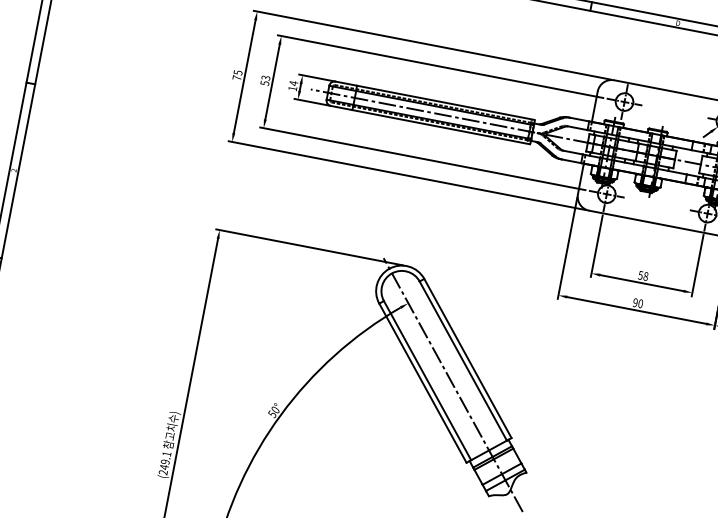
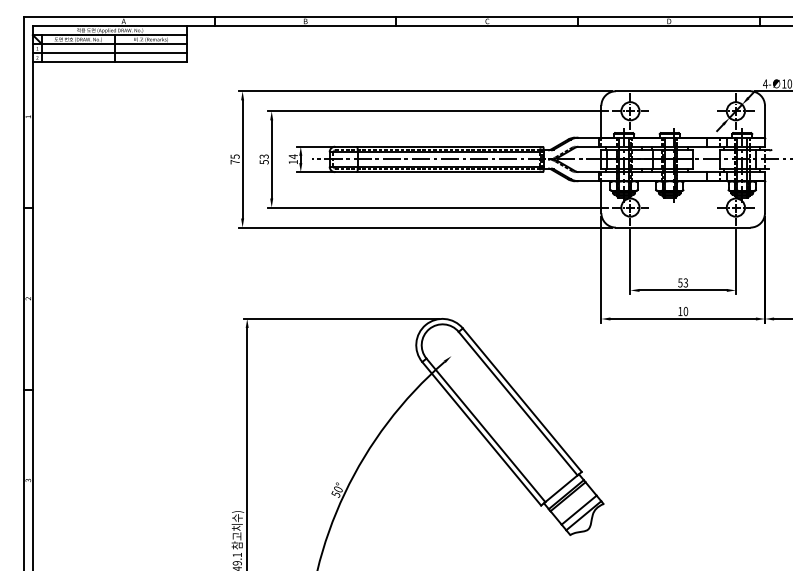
text: (645, 275) -> (685, 282), 58 -> 53
text: (635, 301) -> (680, 310), 90 -> 10
line: (453, 384) -> (512, 429), removed

